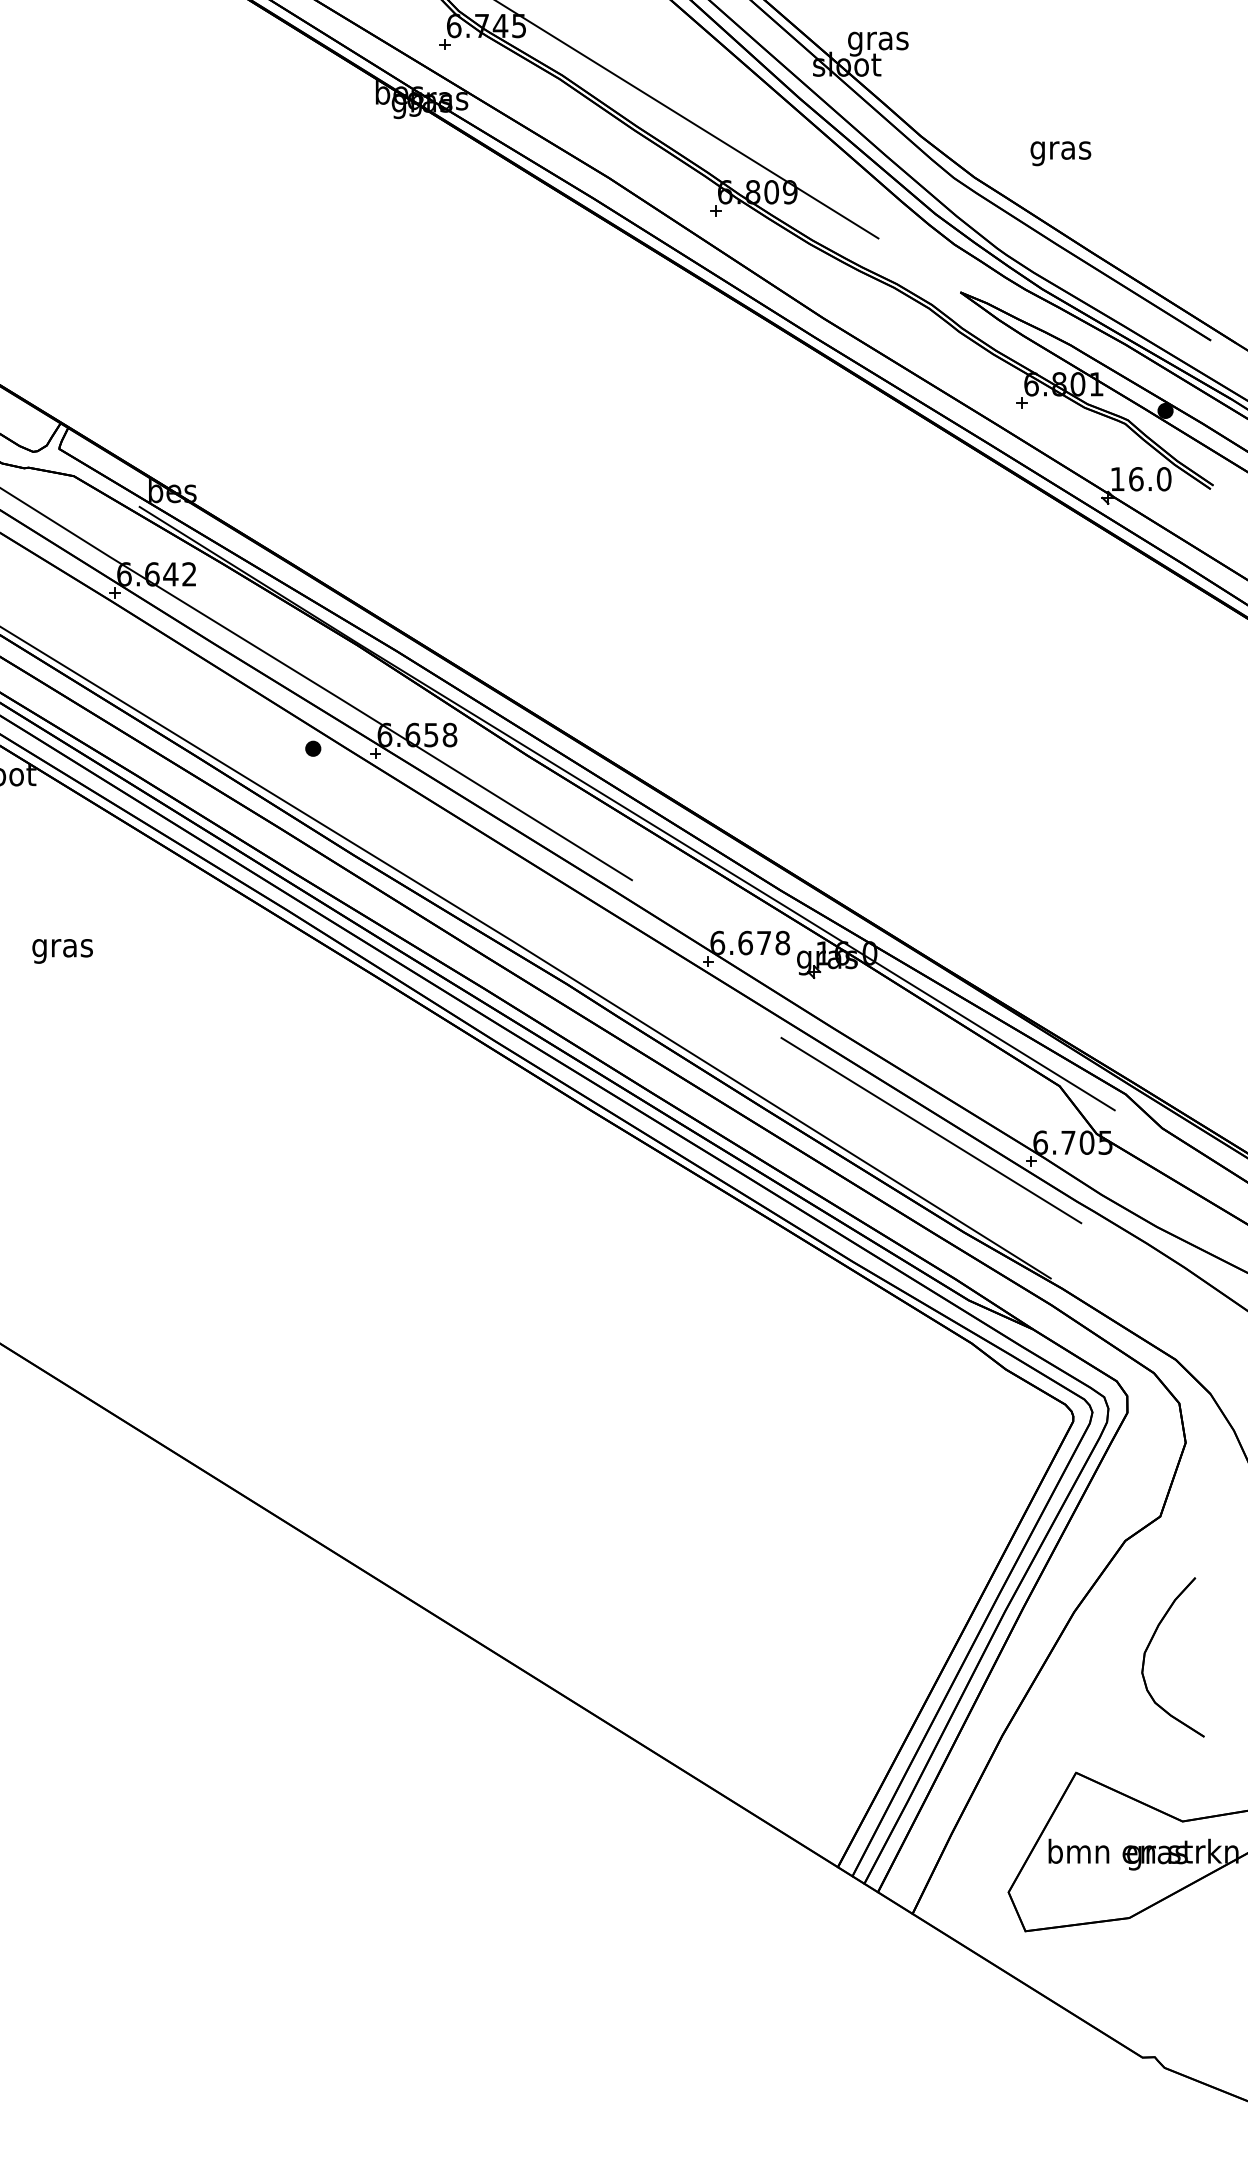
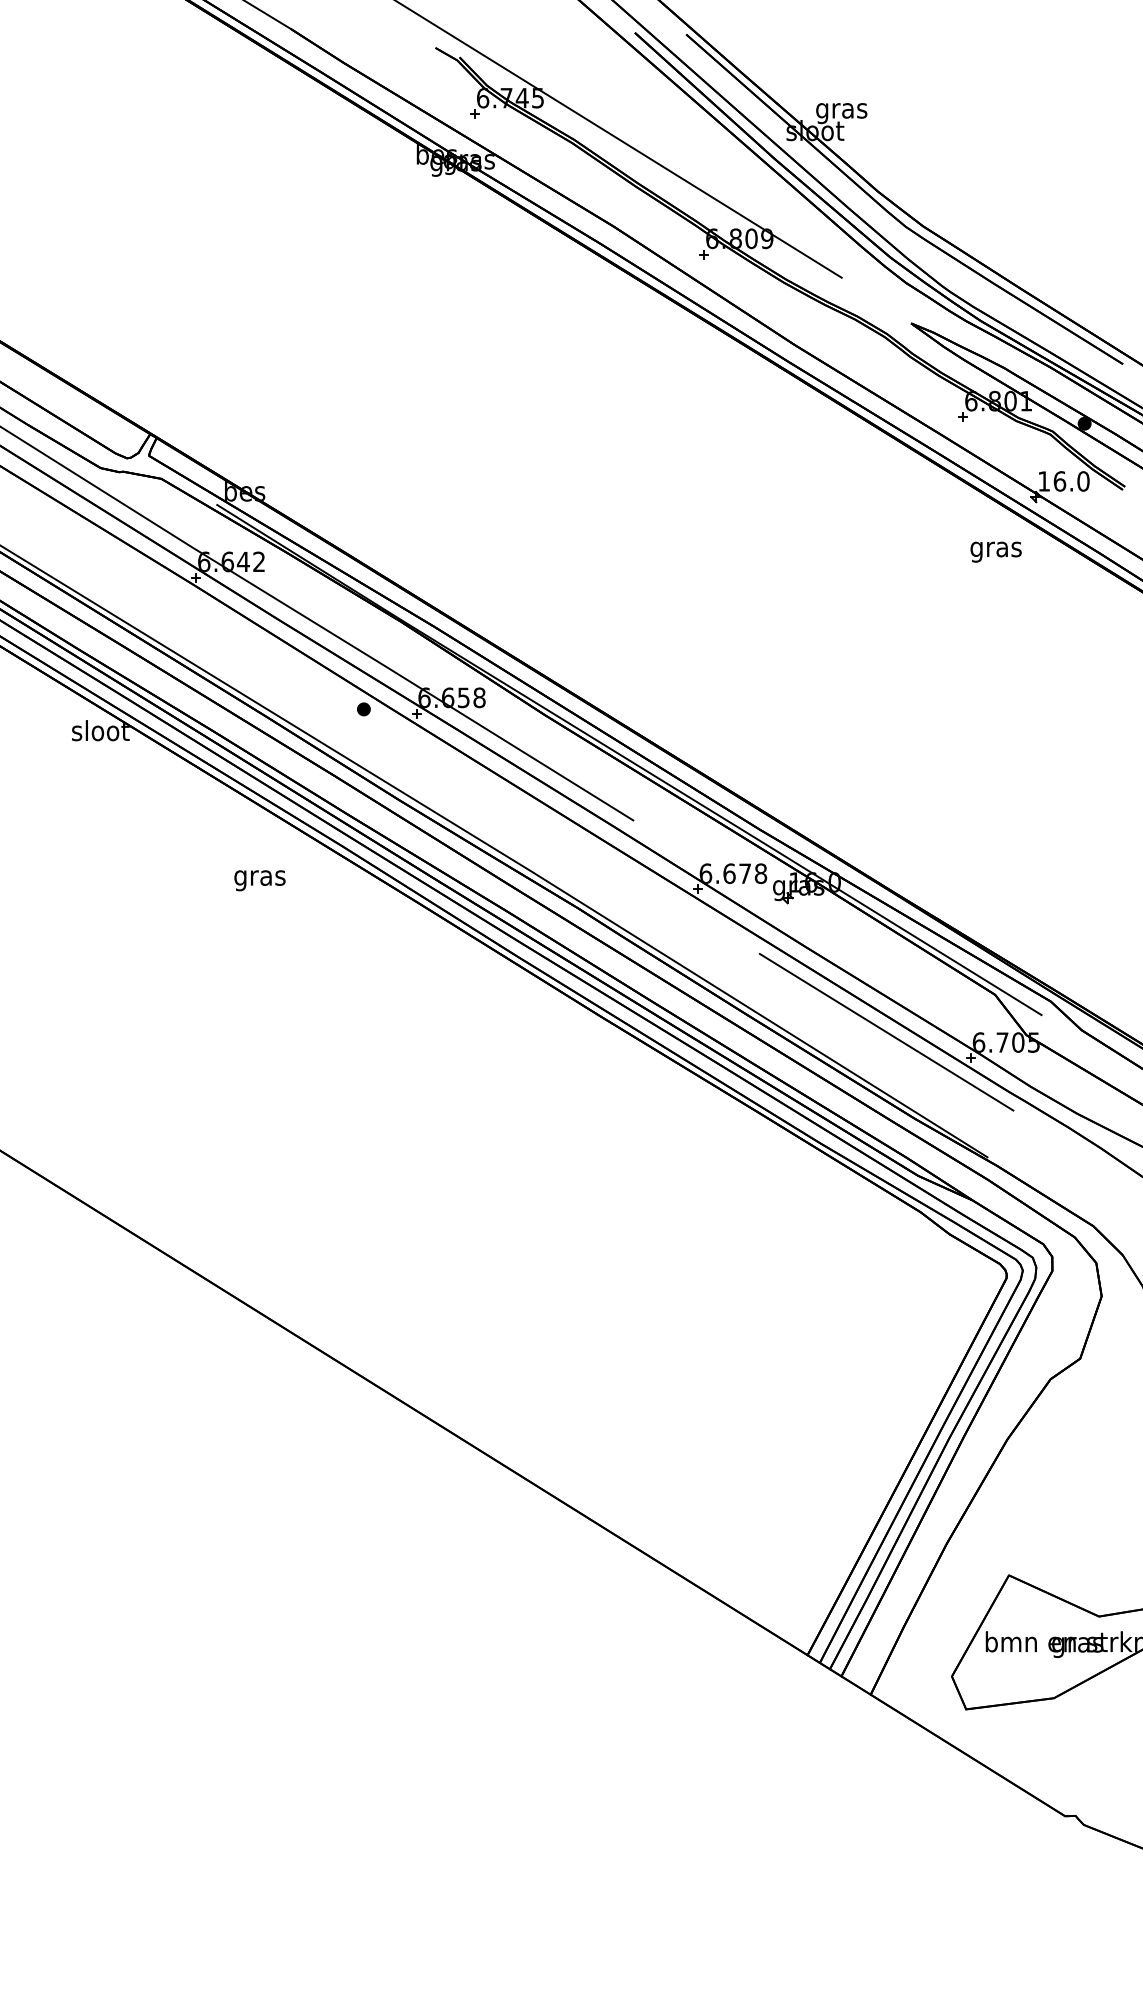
text: (1060, 152) -> (995, 551), moved
text: (62, 951) -> (259, 880), moved
part: (1149, 1645) -> (1071, 1467), removed

